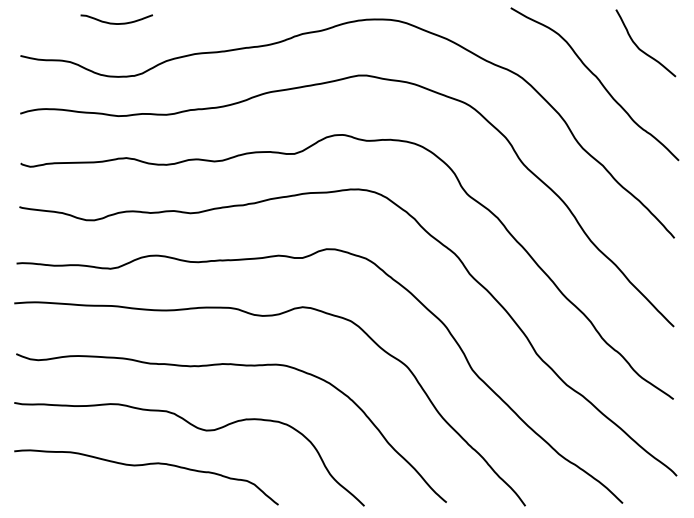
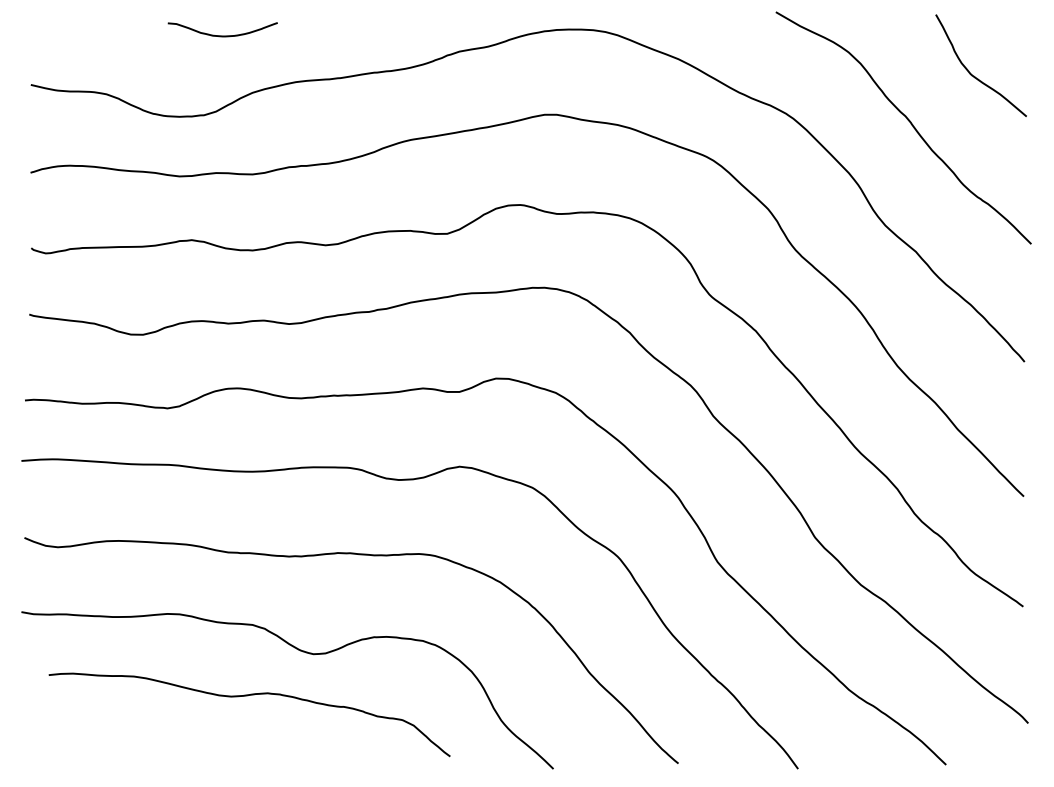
curve: (116, 23) -> (222, 35), moved
curve: (146, 465) -> (249, 696), moved

